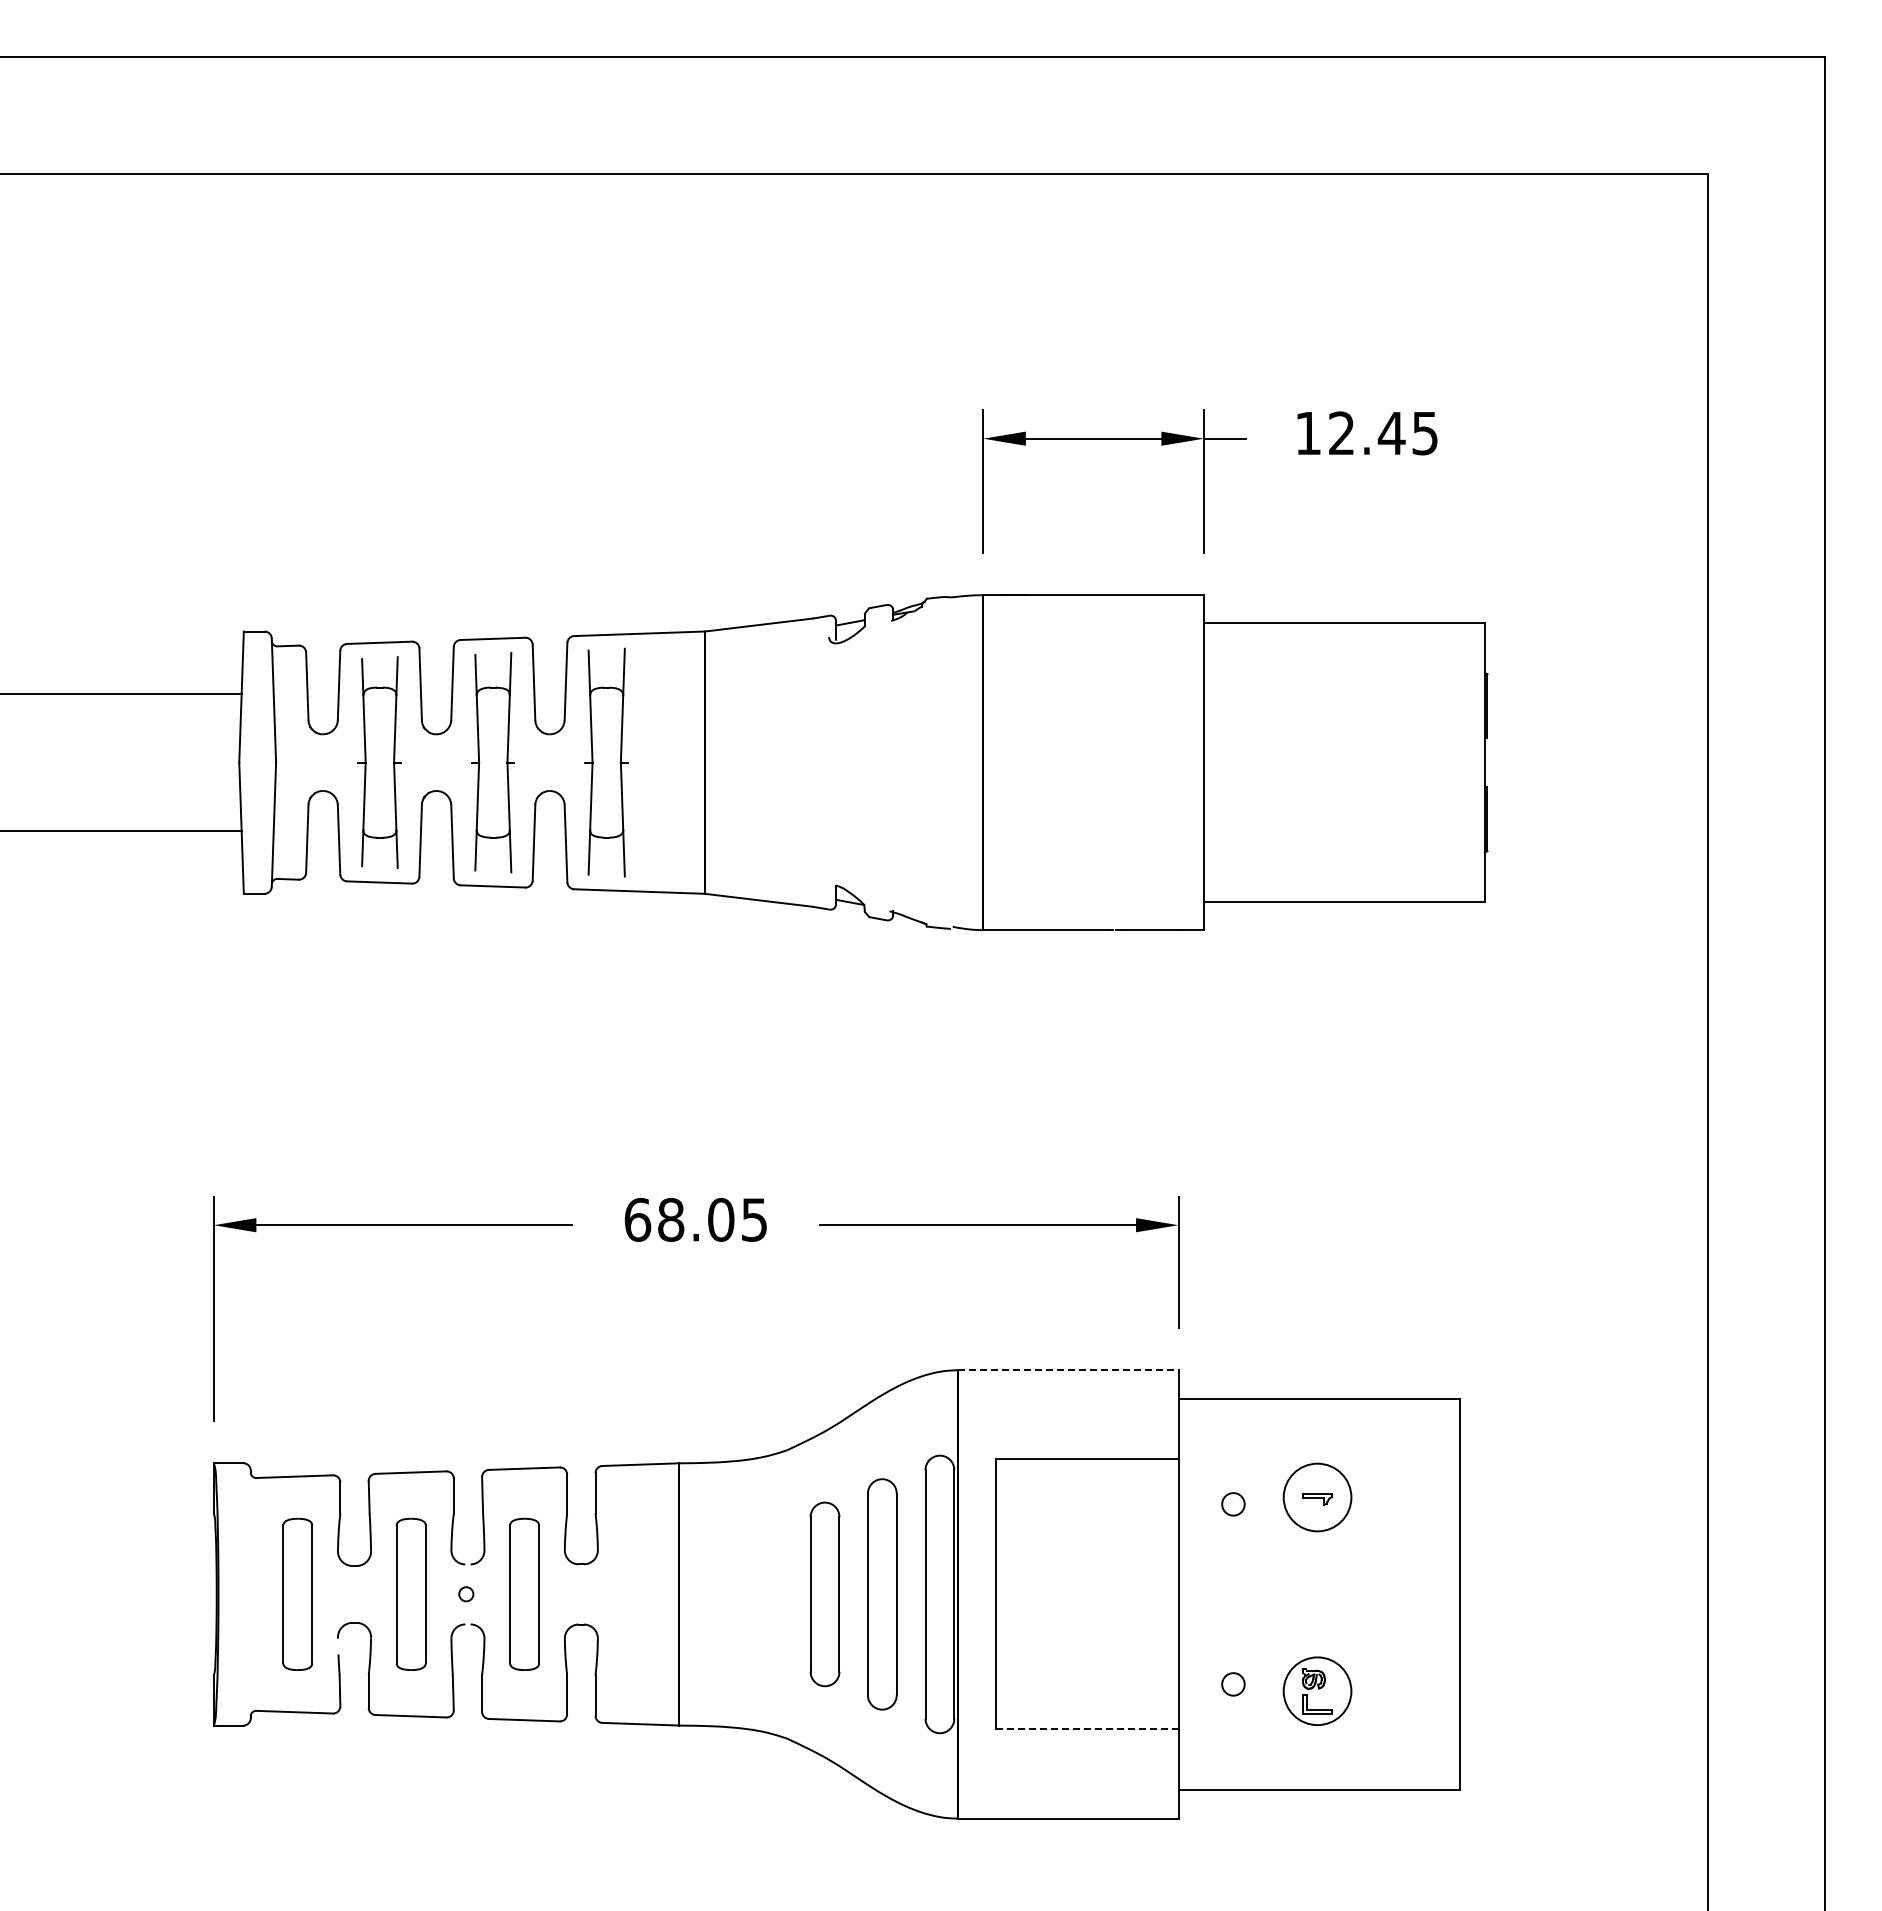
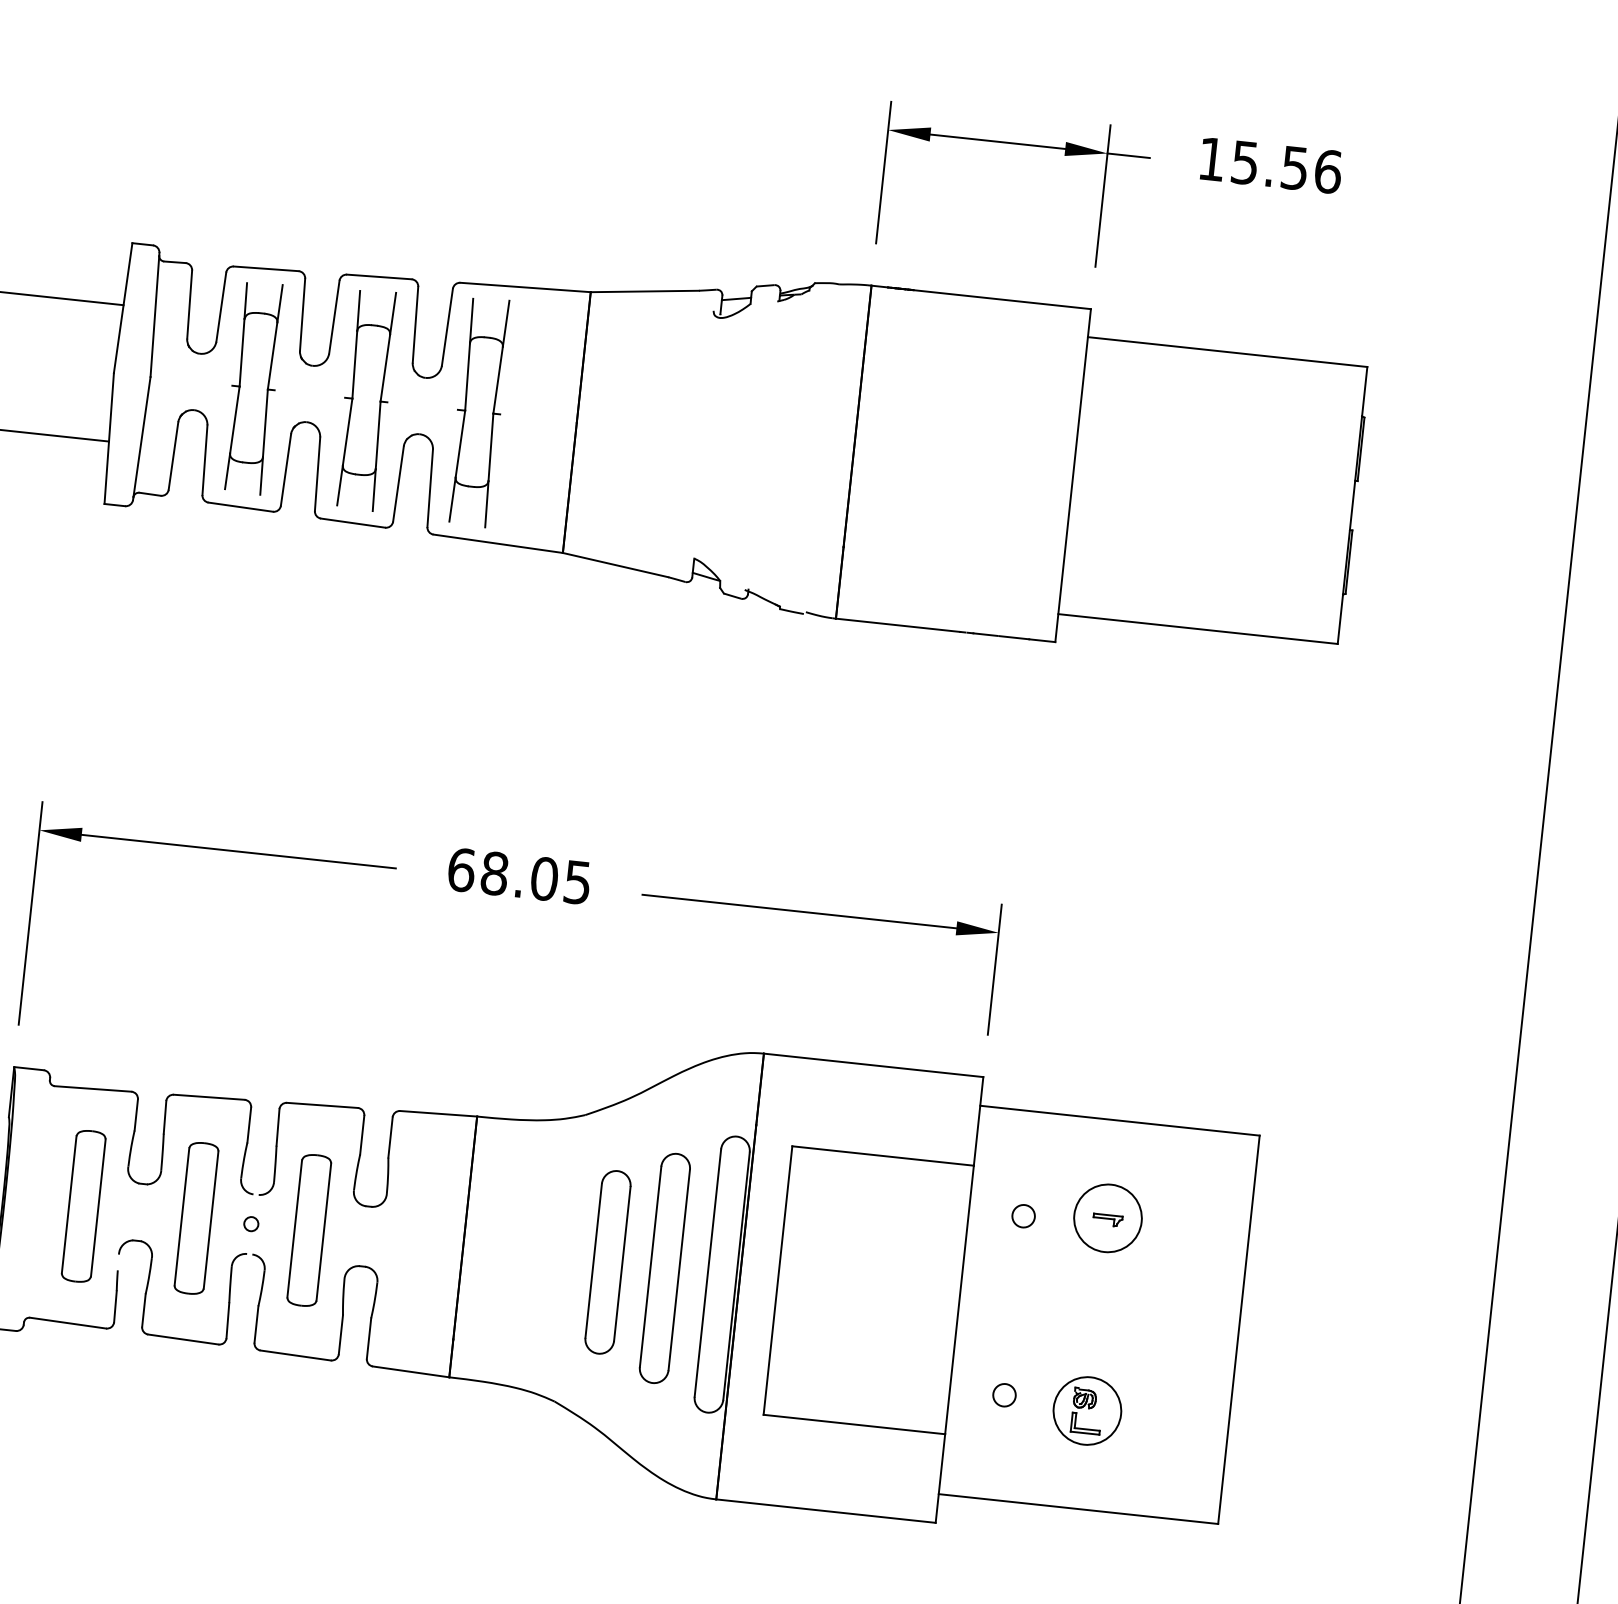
text: (1383, 433) -> (1286, 167), 12.45 -> 15.56
line: (1068, 1370) -> (873, 1065), dashed -> solid
line: (1087, 1729) -> (854, 1424), dashed -> solid

